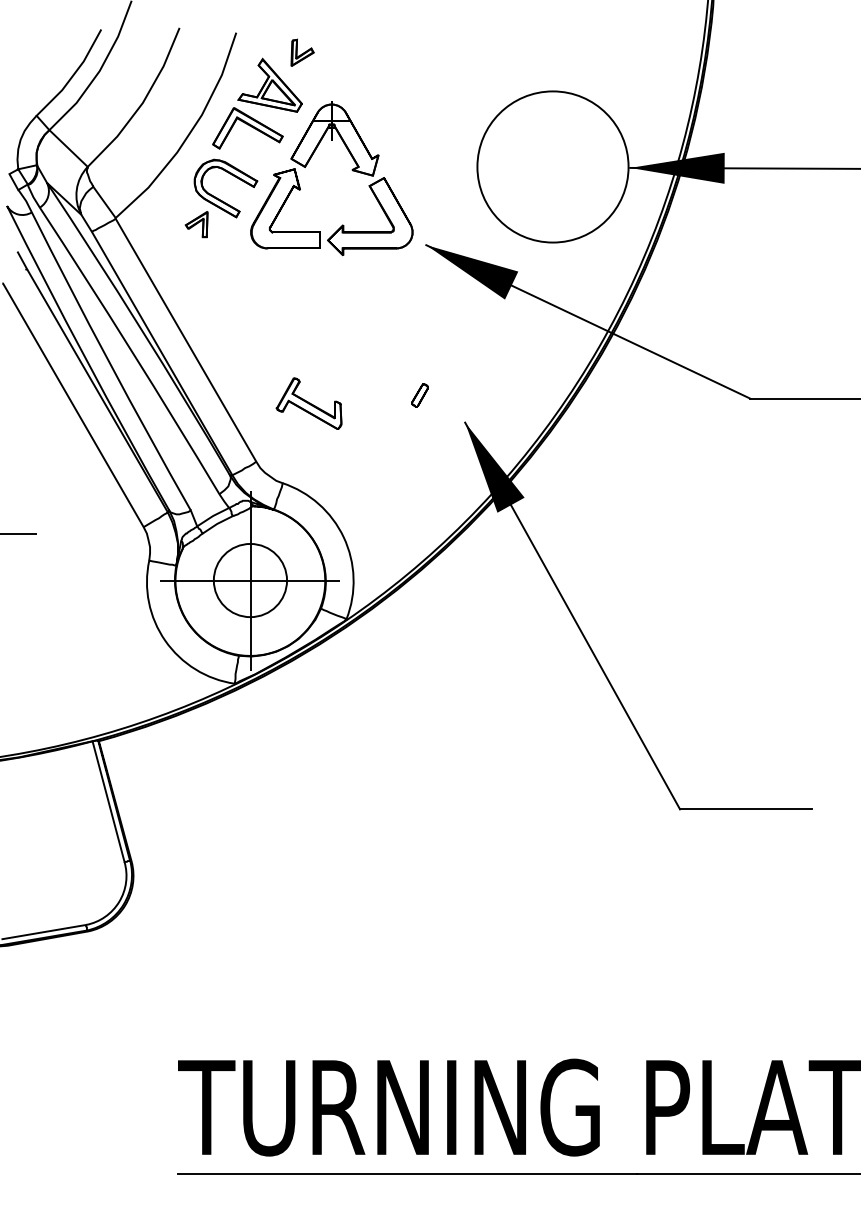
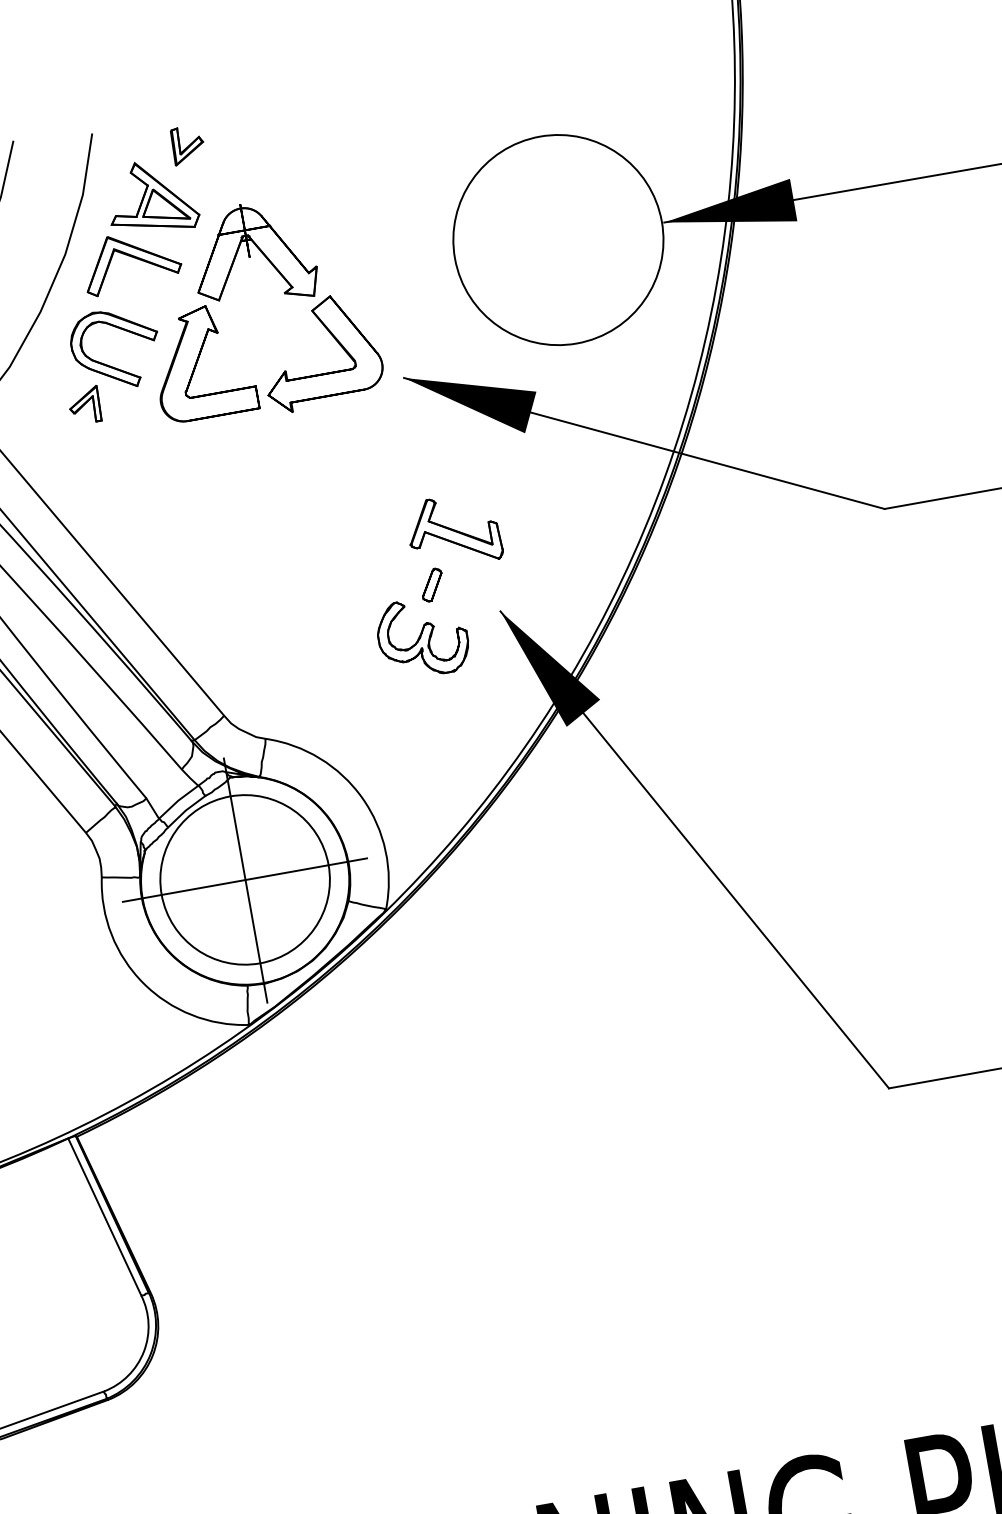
part: (308, 403) -> (452, 530), moved
part: (406, 431) -> (422, 637), added
circle: (250, 580) -> (245, 879), size x1.67

